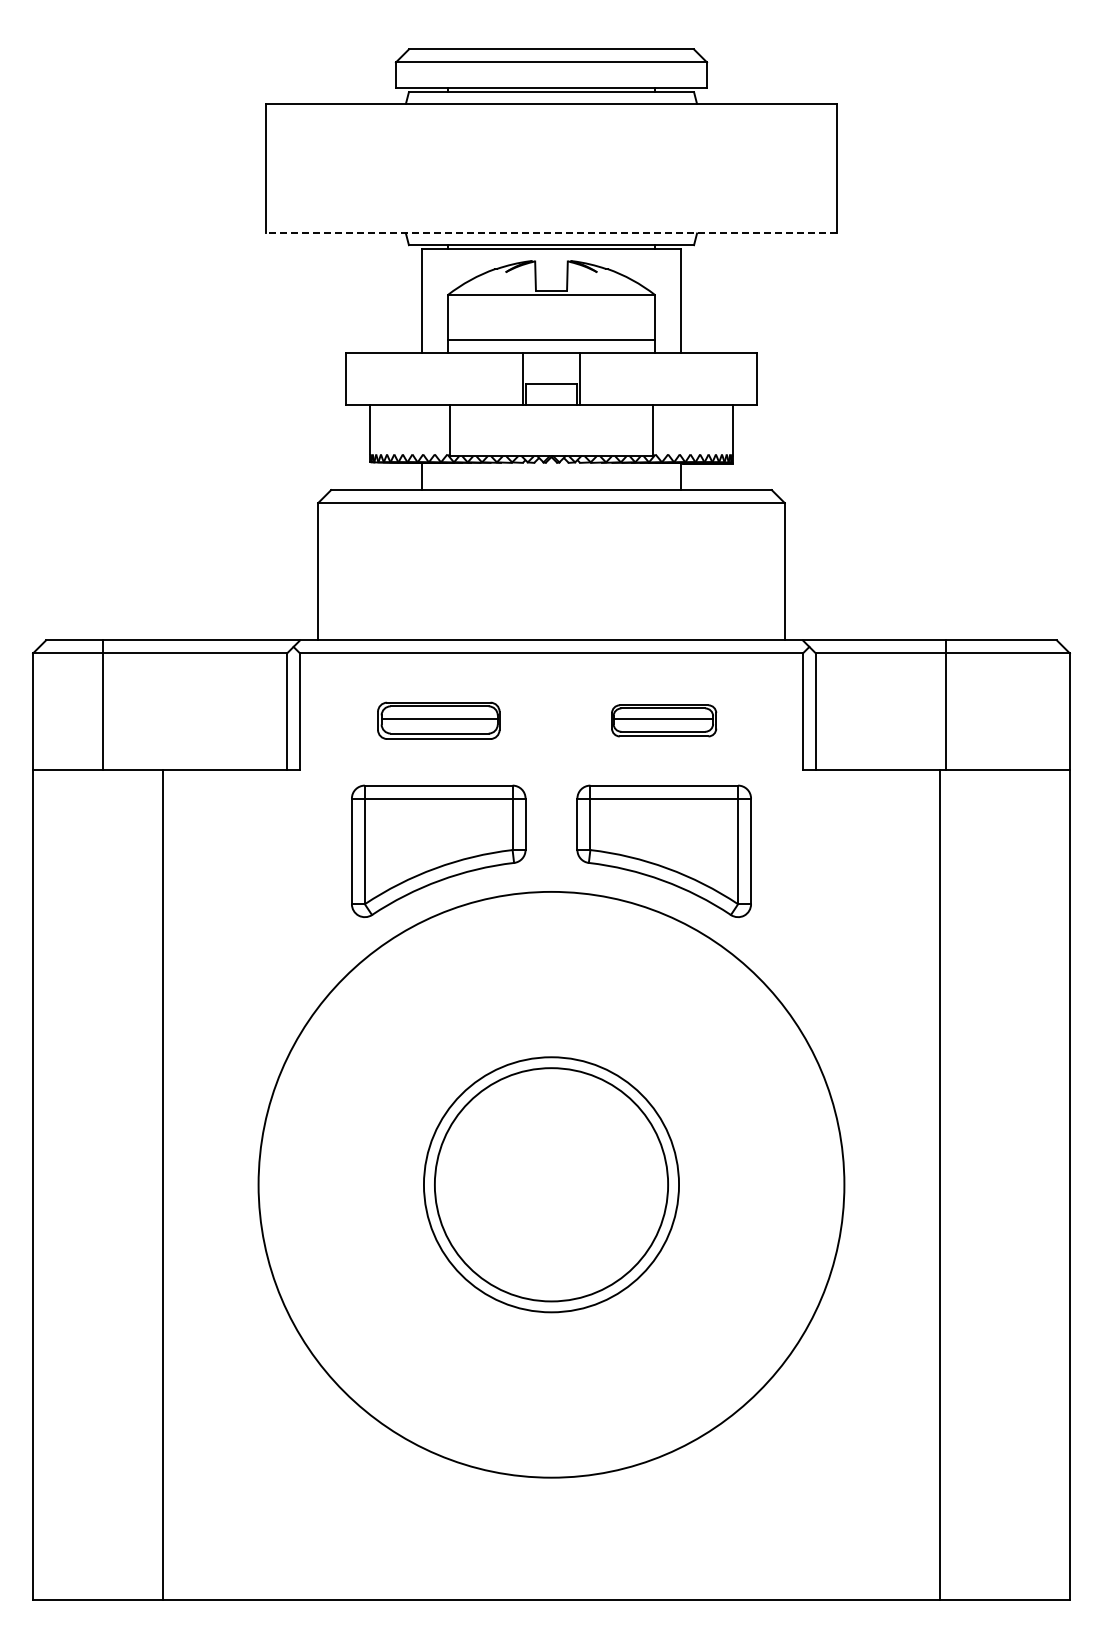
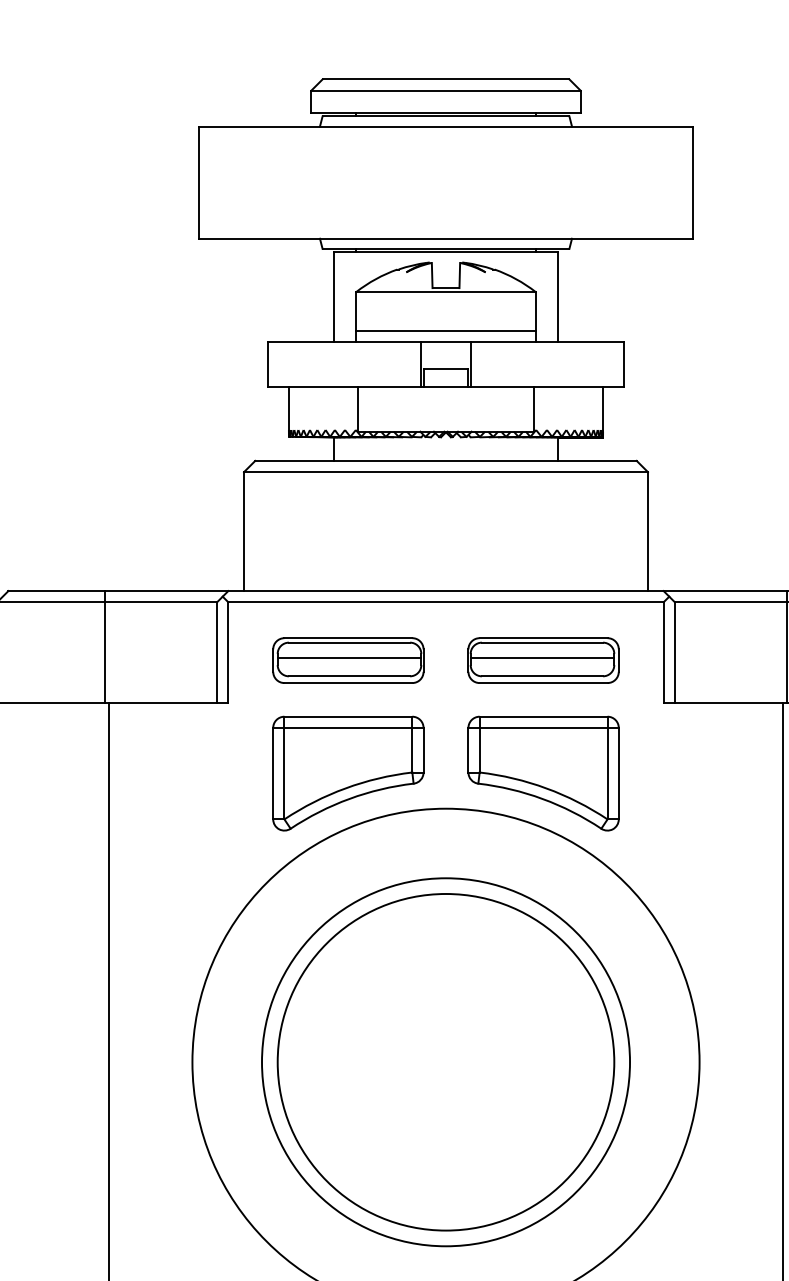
line: (551, 233) -> (446, 238), dashed -> solid
line: (102, 705) -> (104, 647), moved
part: (438, 720) -> (348, 660), size x1.43
part: (663, 720) -> (542, 660), size x1.67
circle: (551, 1184) -> (446, 1062), size x1.67
circle: (551, 1184) -> (446, 1062), size x1.67

